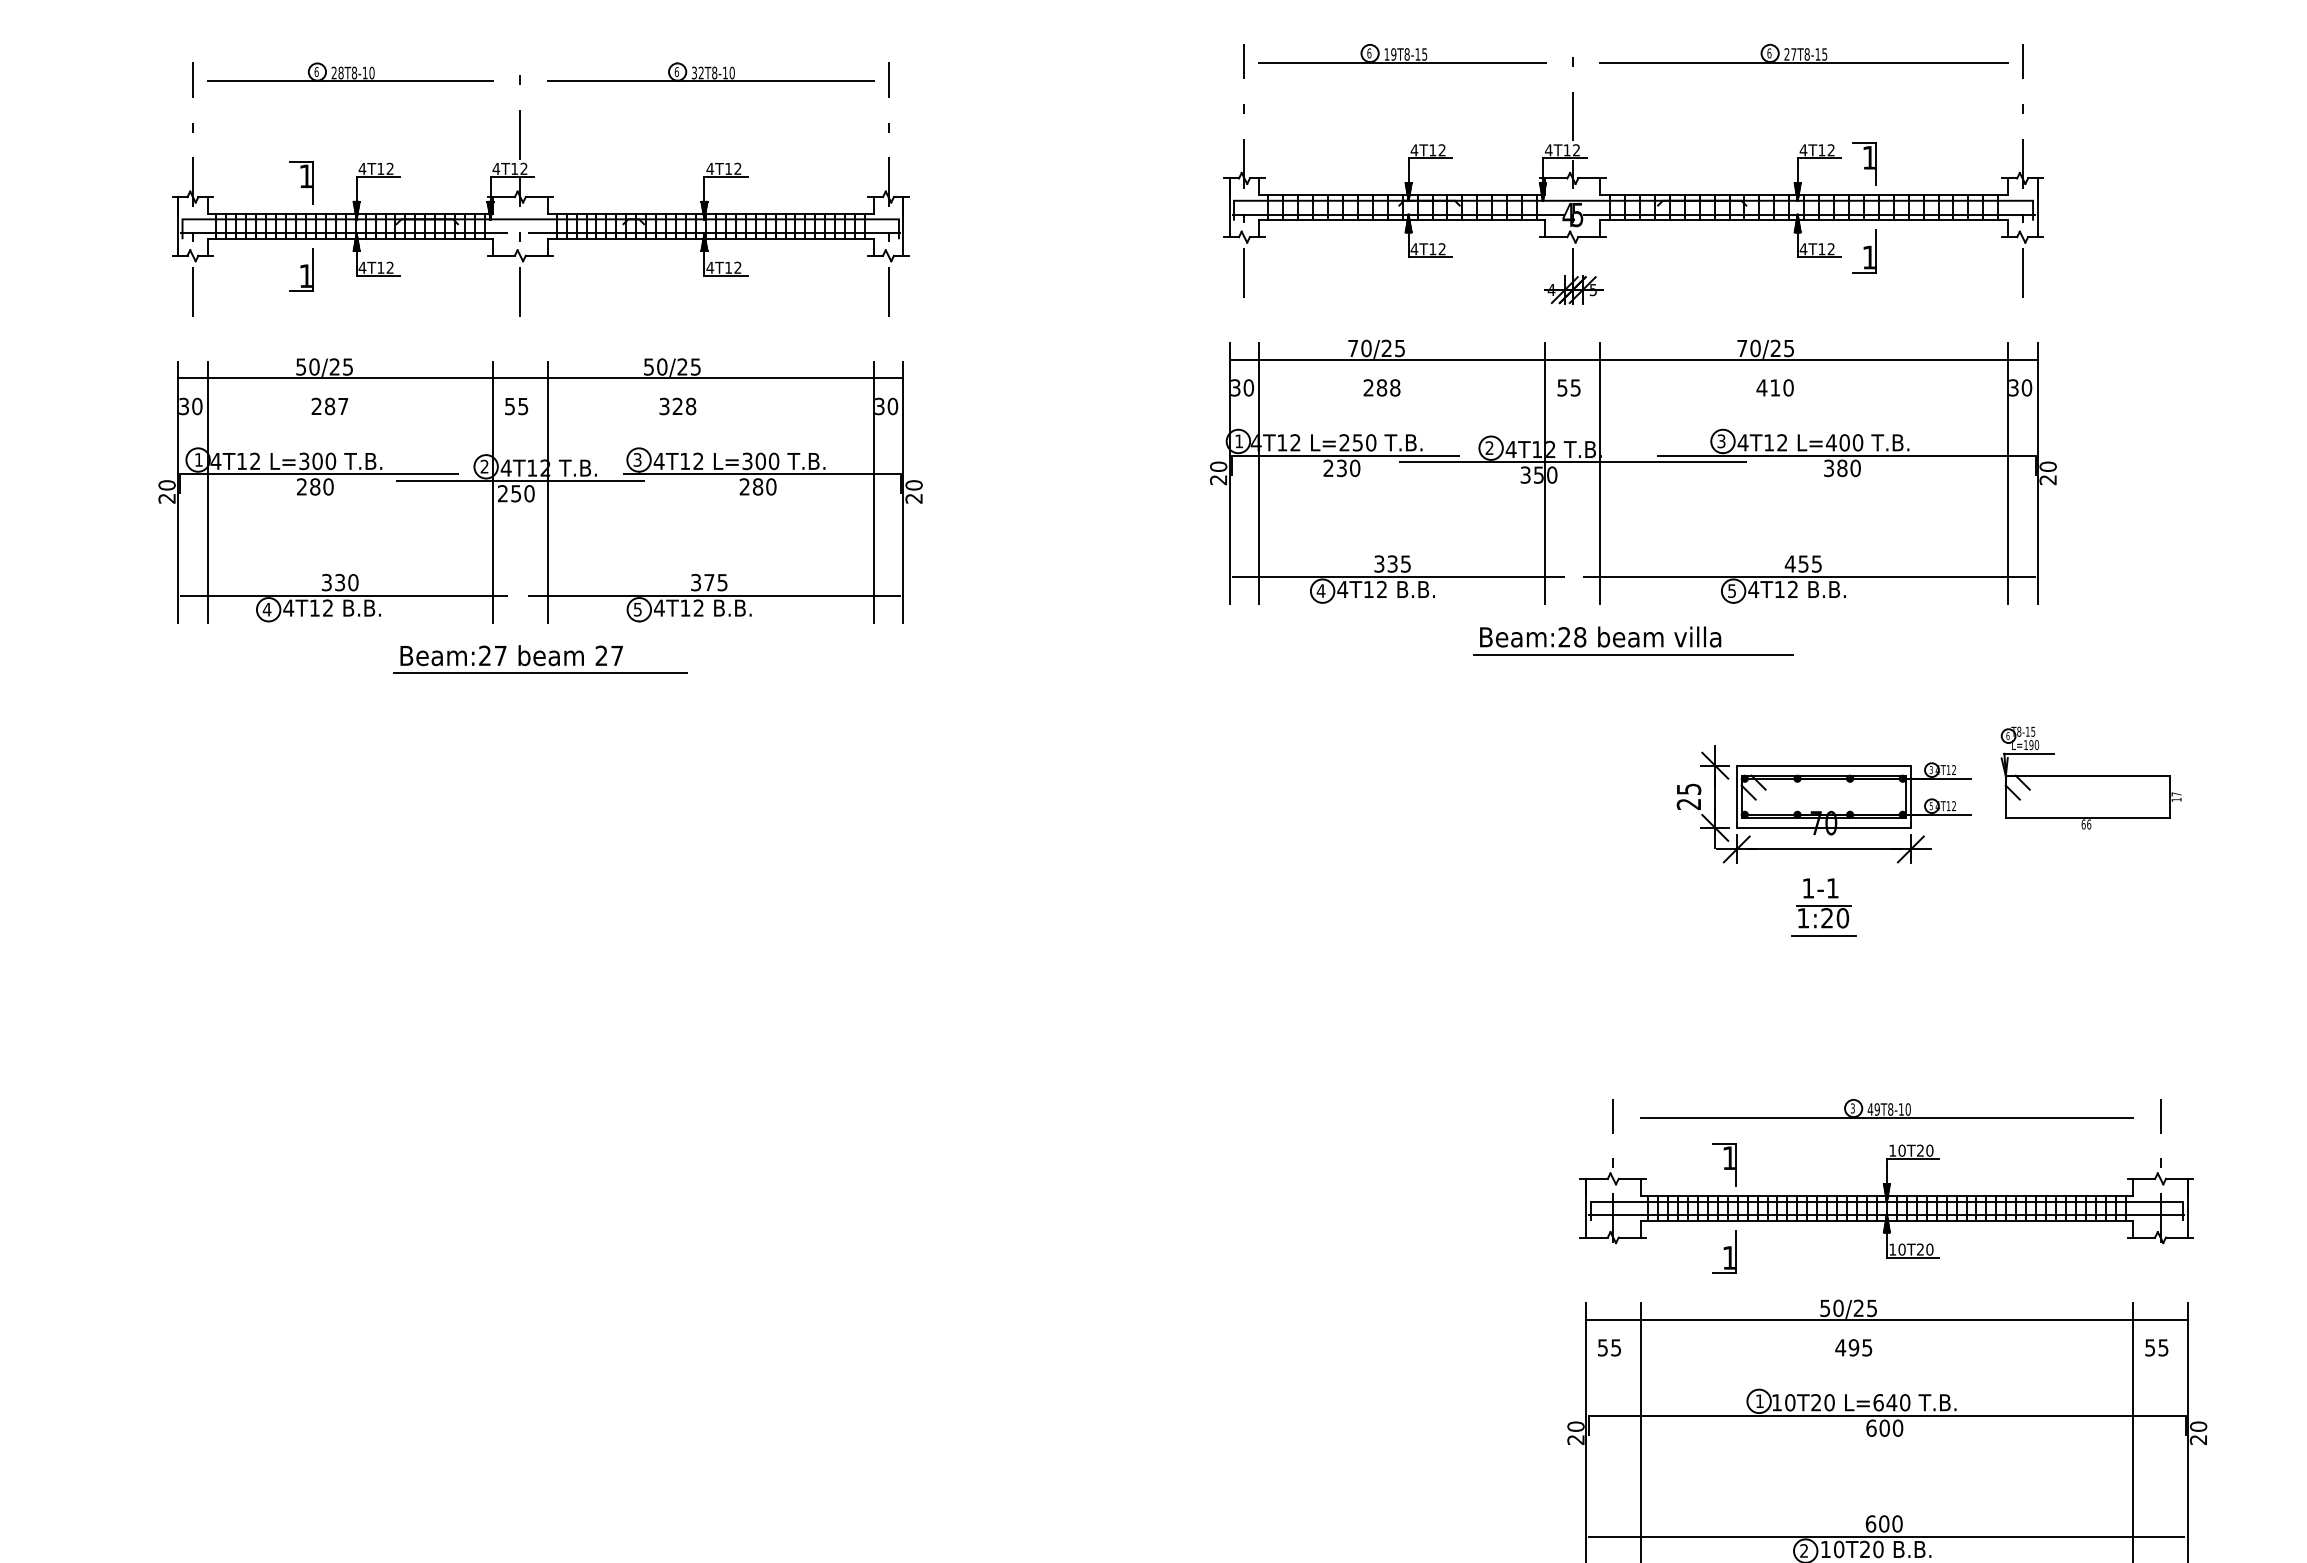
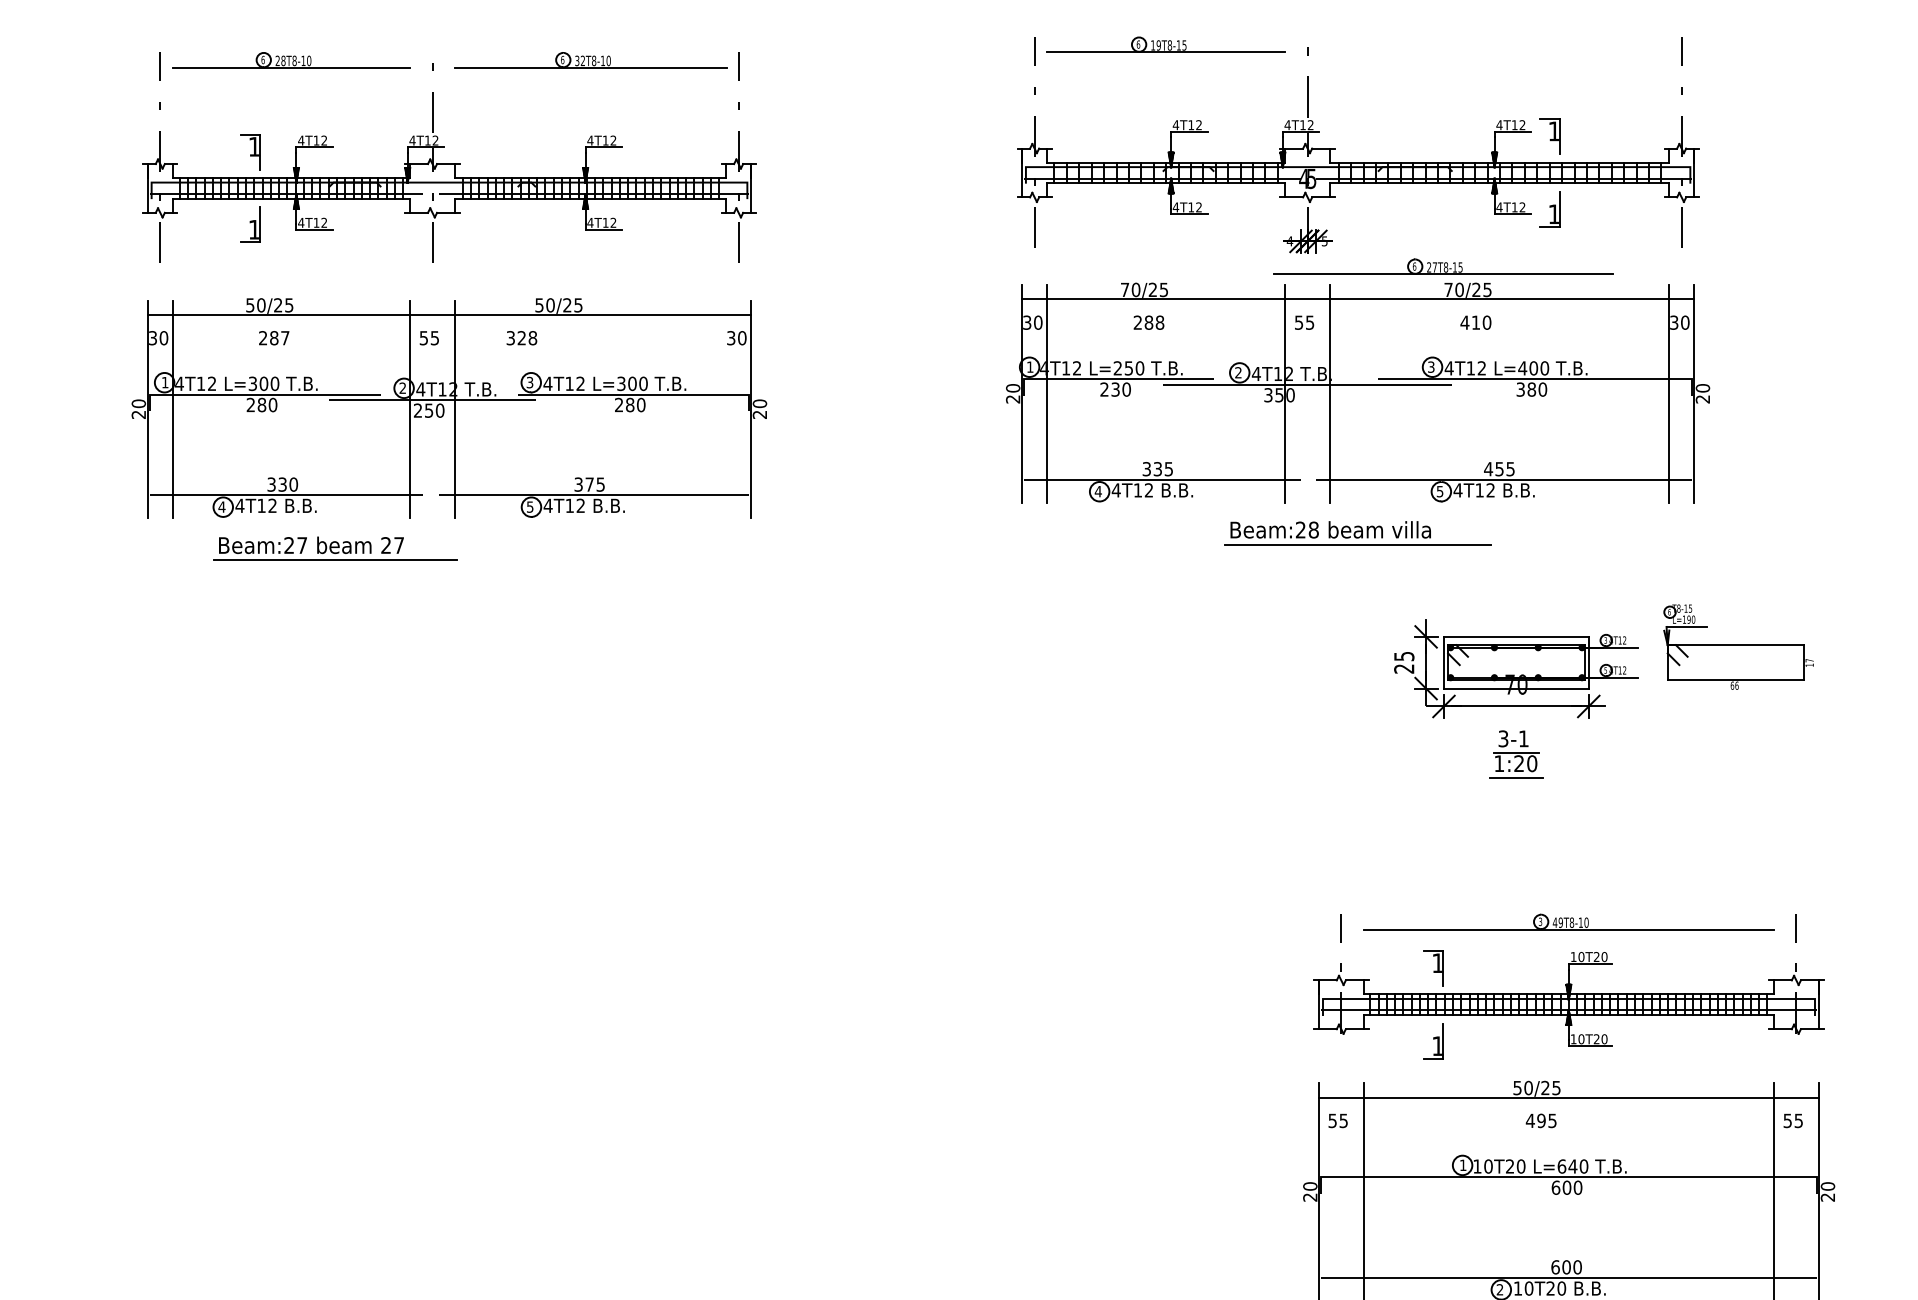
part: (1803, 53) -> (1442, 266), moved
text: (677, 406) -> (521, 338), moved
line: (873, 491) -> (726, 408), removed
part: (540, 659) -> (335, 548), moved
text: (1808, 888) -> (1503, 738), 1-1 -> 3-1

